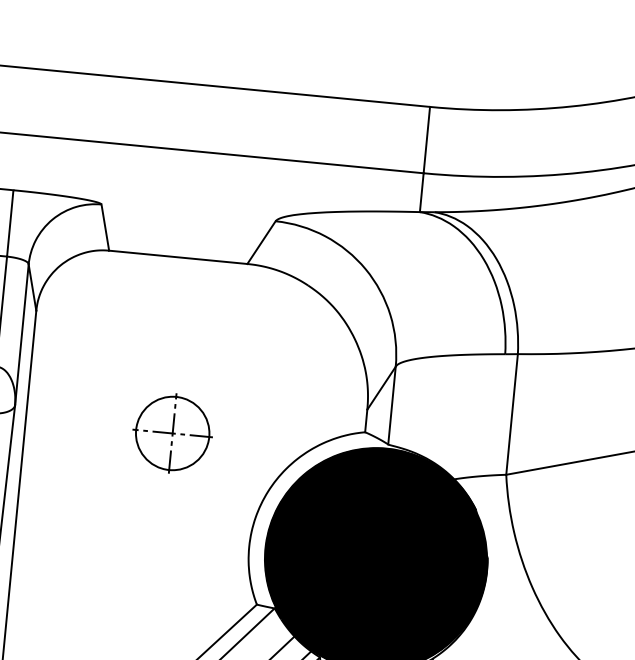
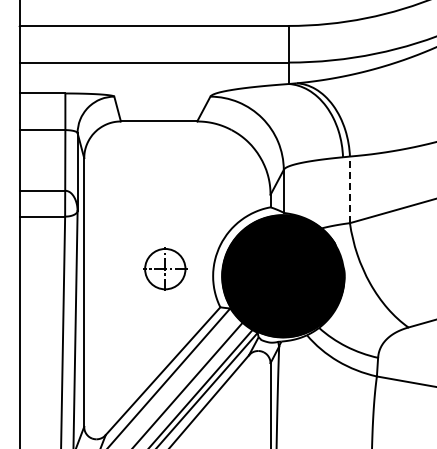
line: (511, 413) -> (349, 189), solid -> dashed
part: (173, 432) -> (165, 268), moved

